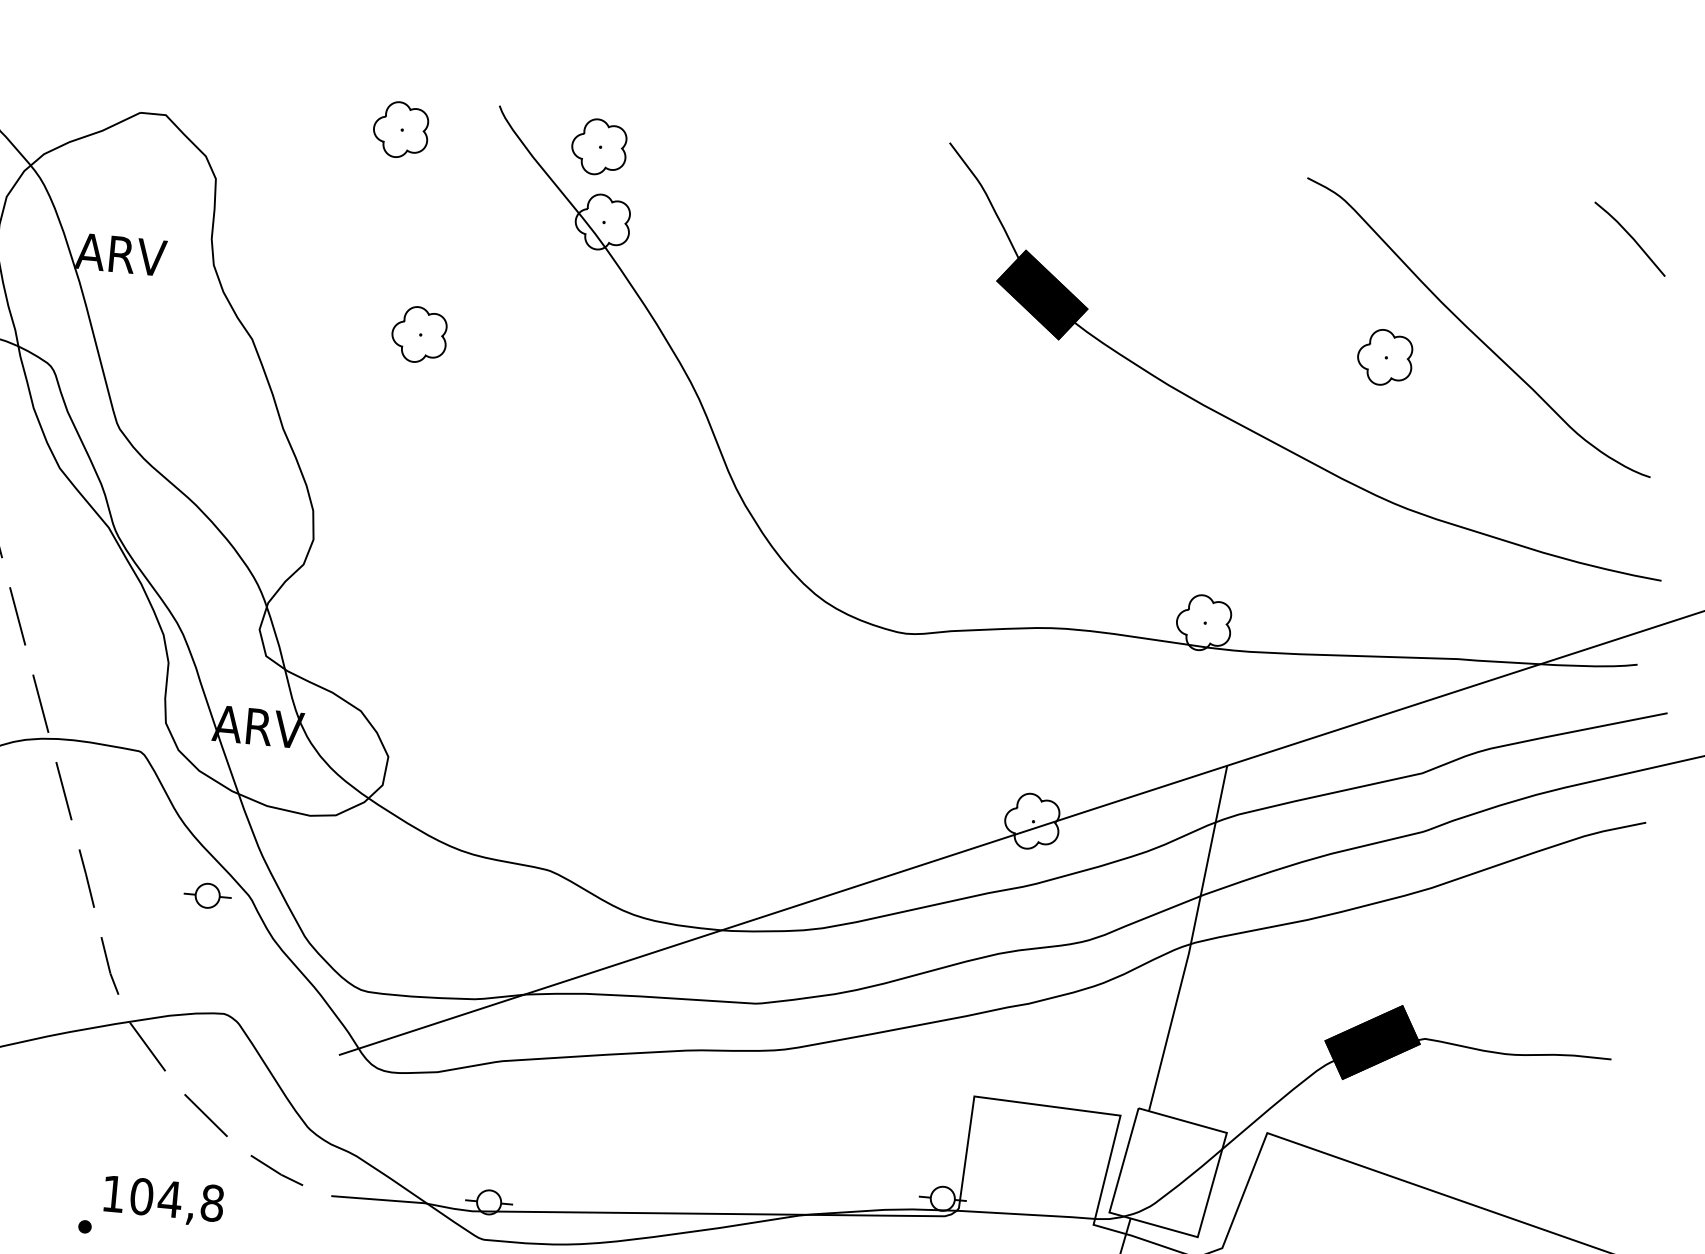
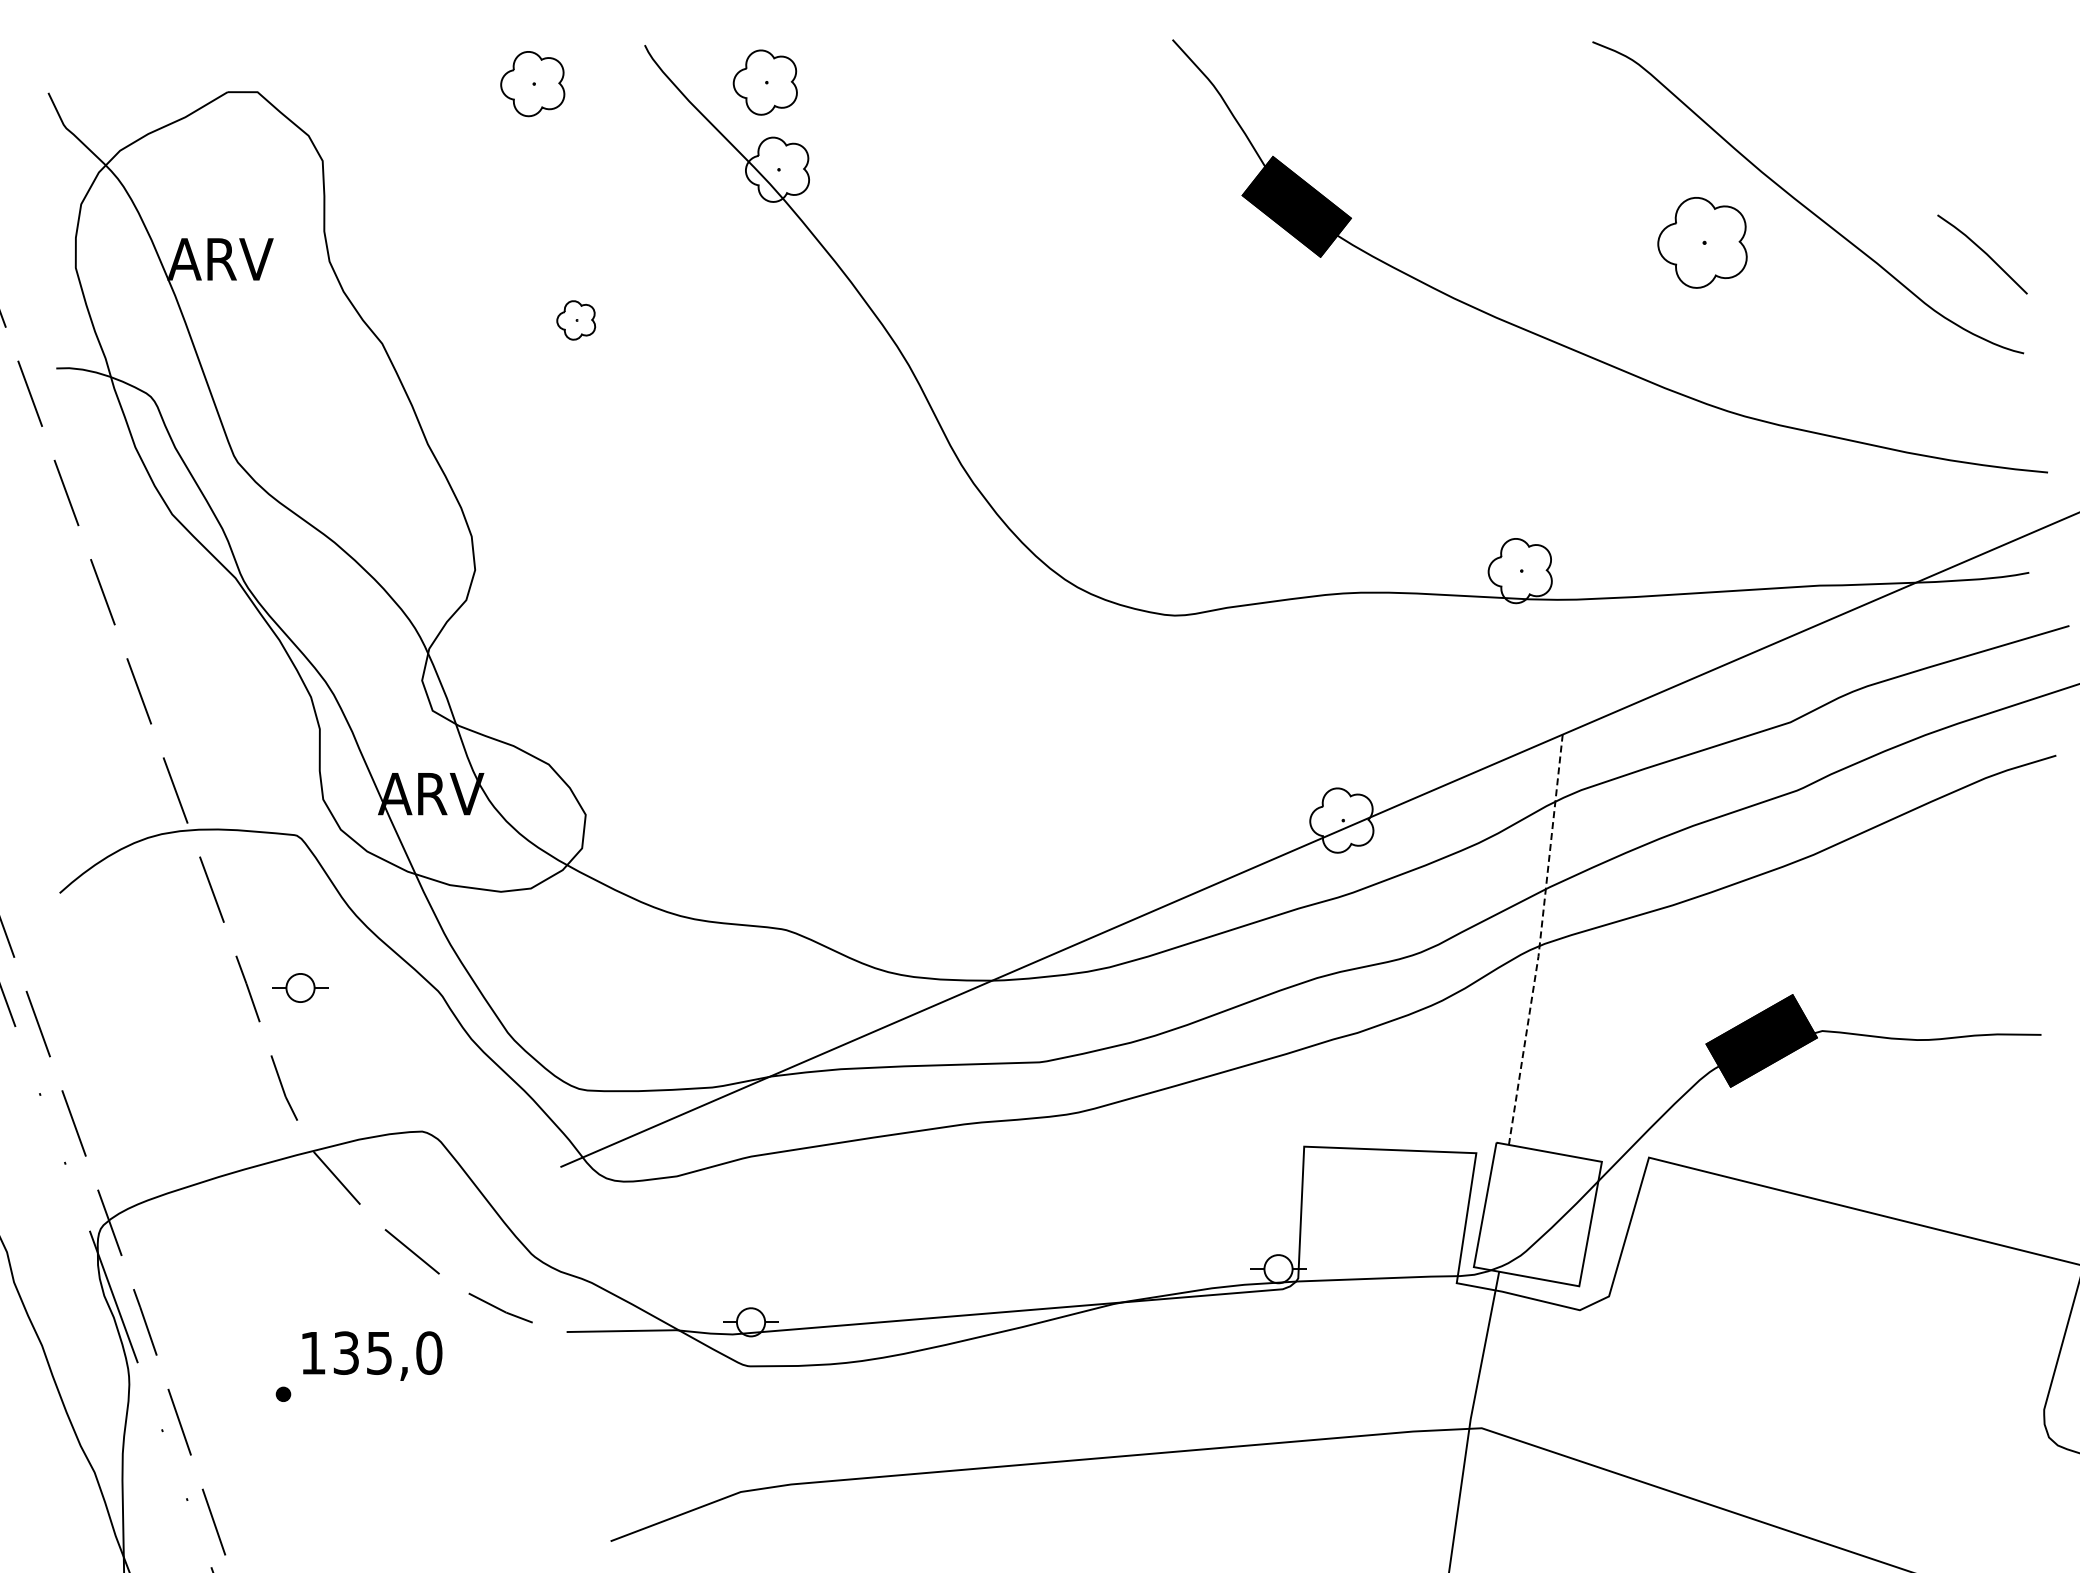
line: (1631, 237) -> (1983, 252), moved
part: (418, 334) -> (575, 320), size x0.6
part: (1384, 357) -> (1701, 242), size x1.4
part: (207, 895) -> (300, 987), moved
line: (1192, 939) -> (1540, 940), solid -> dashed
text: (176, 1199) -> (387, 1352), 104,8 -> 135,0

